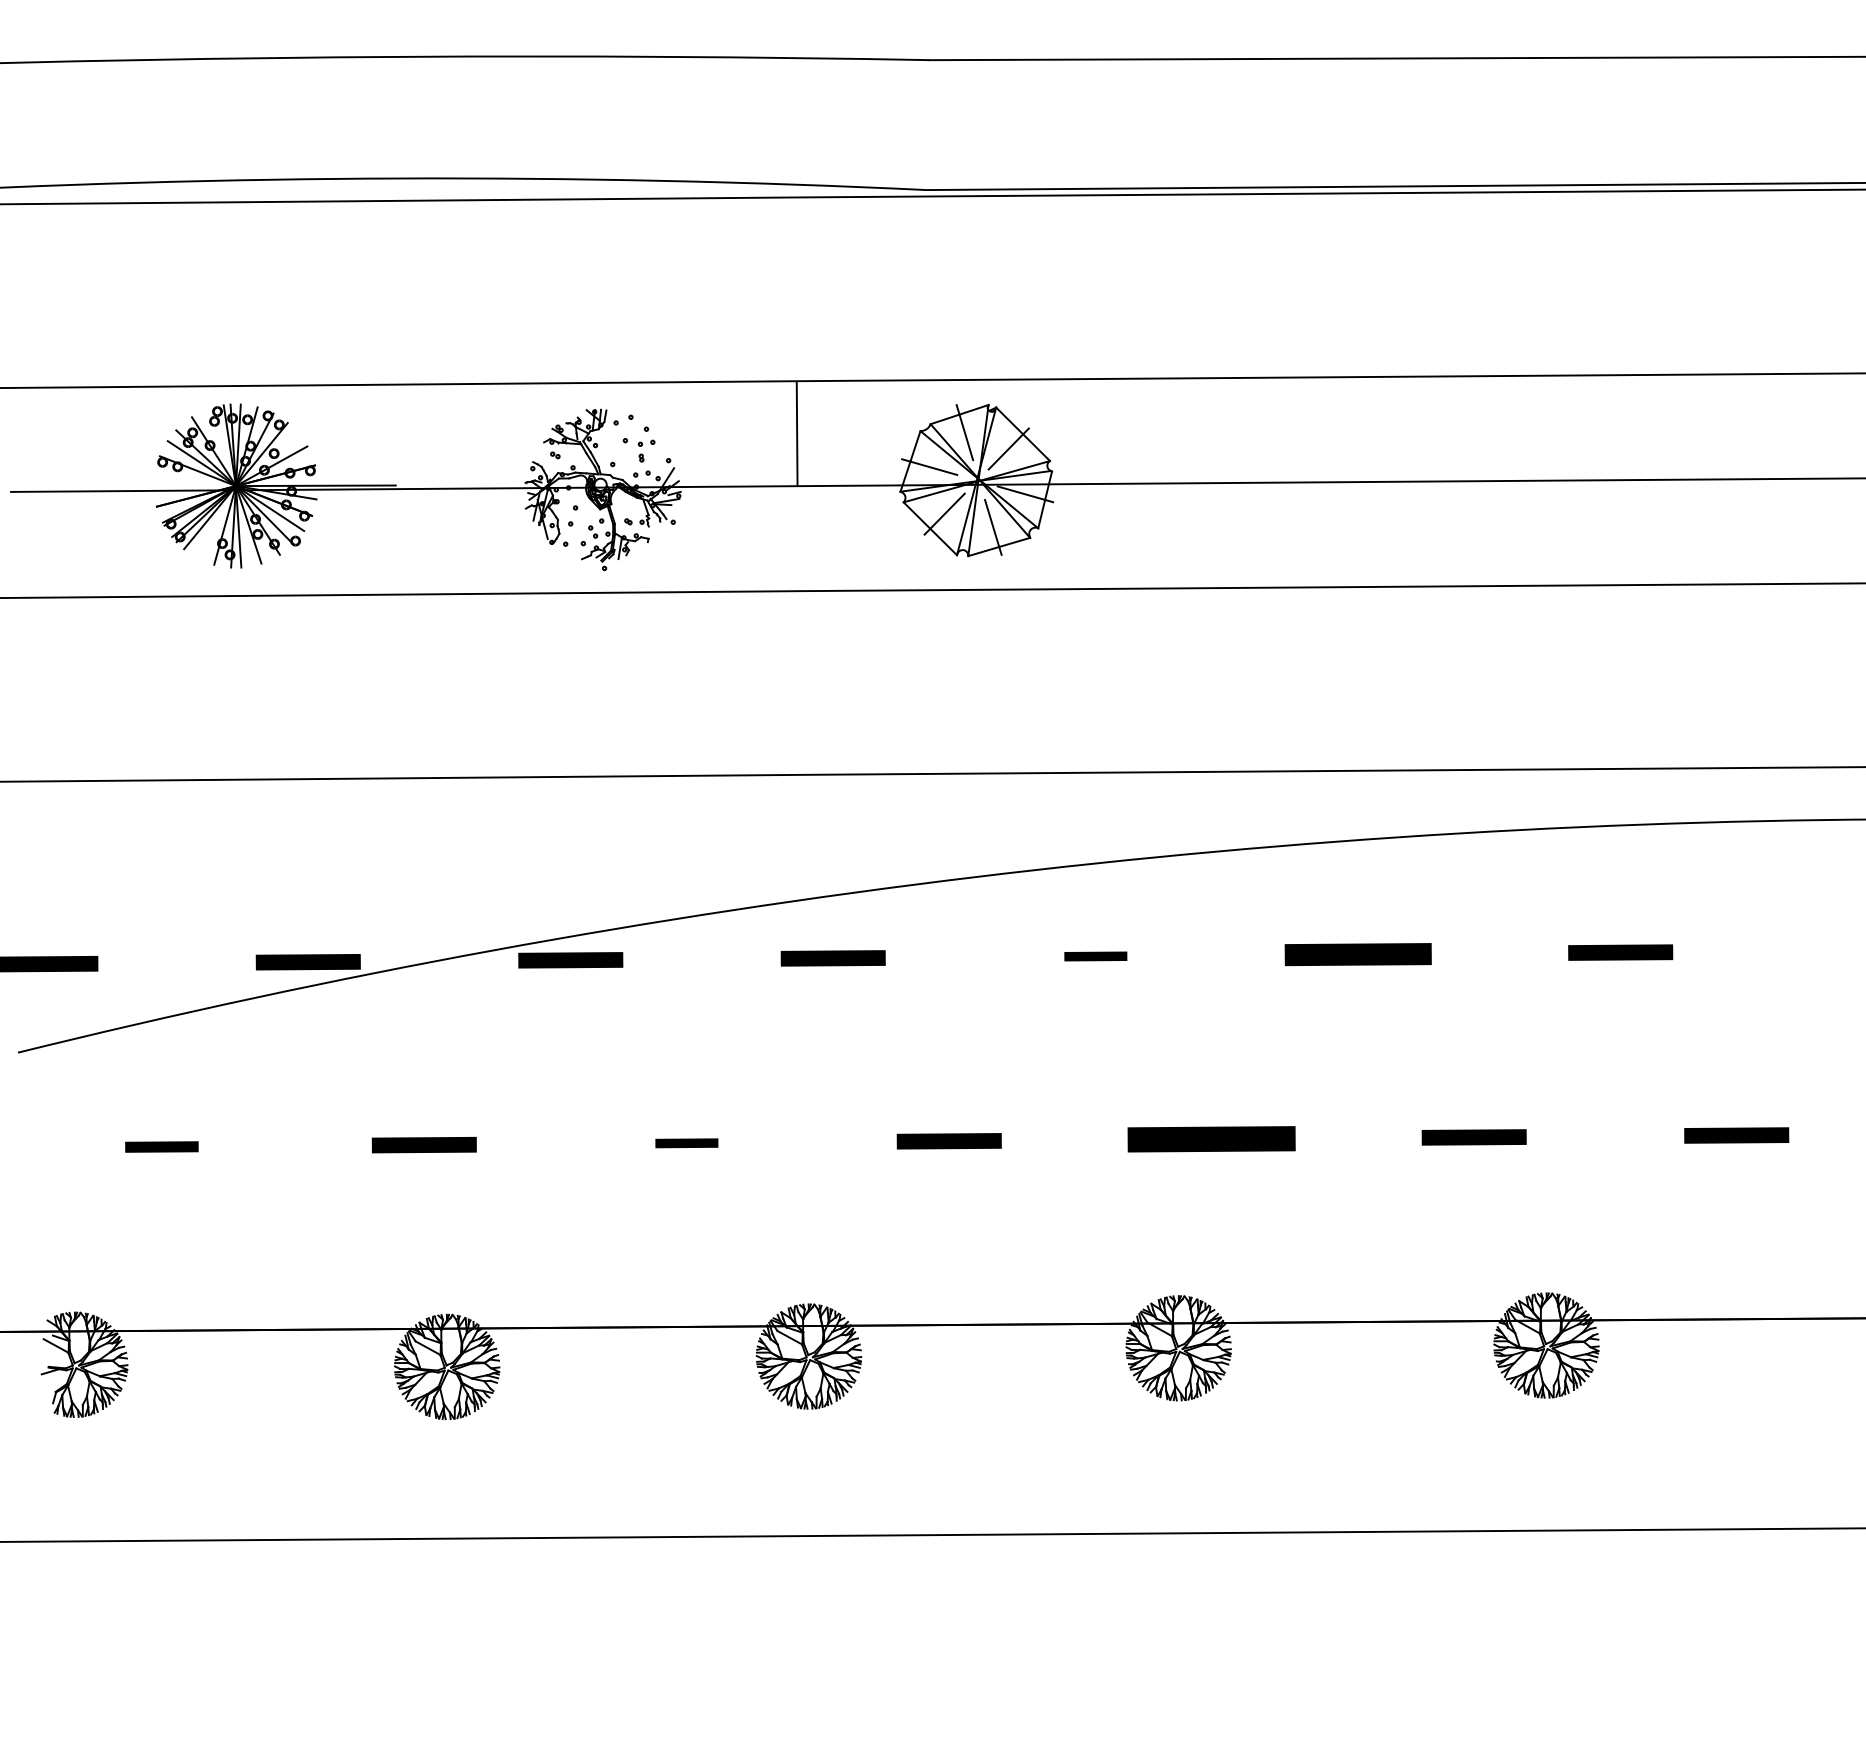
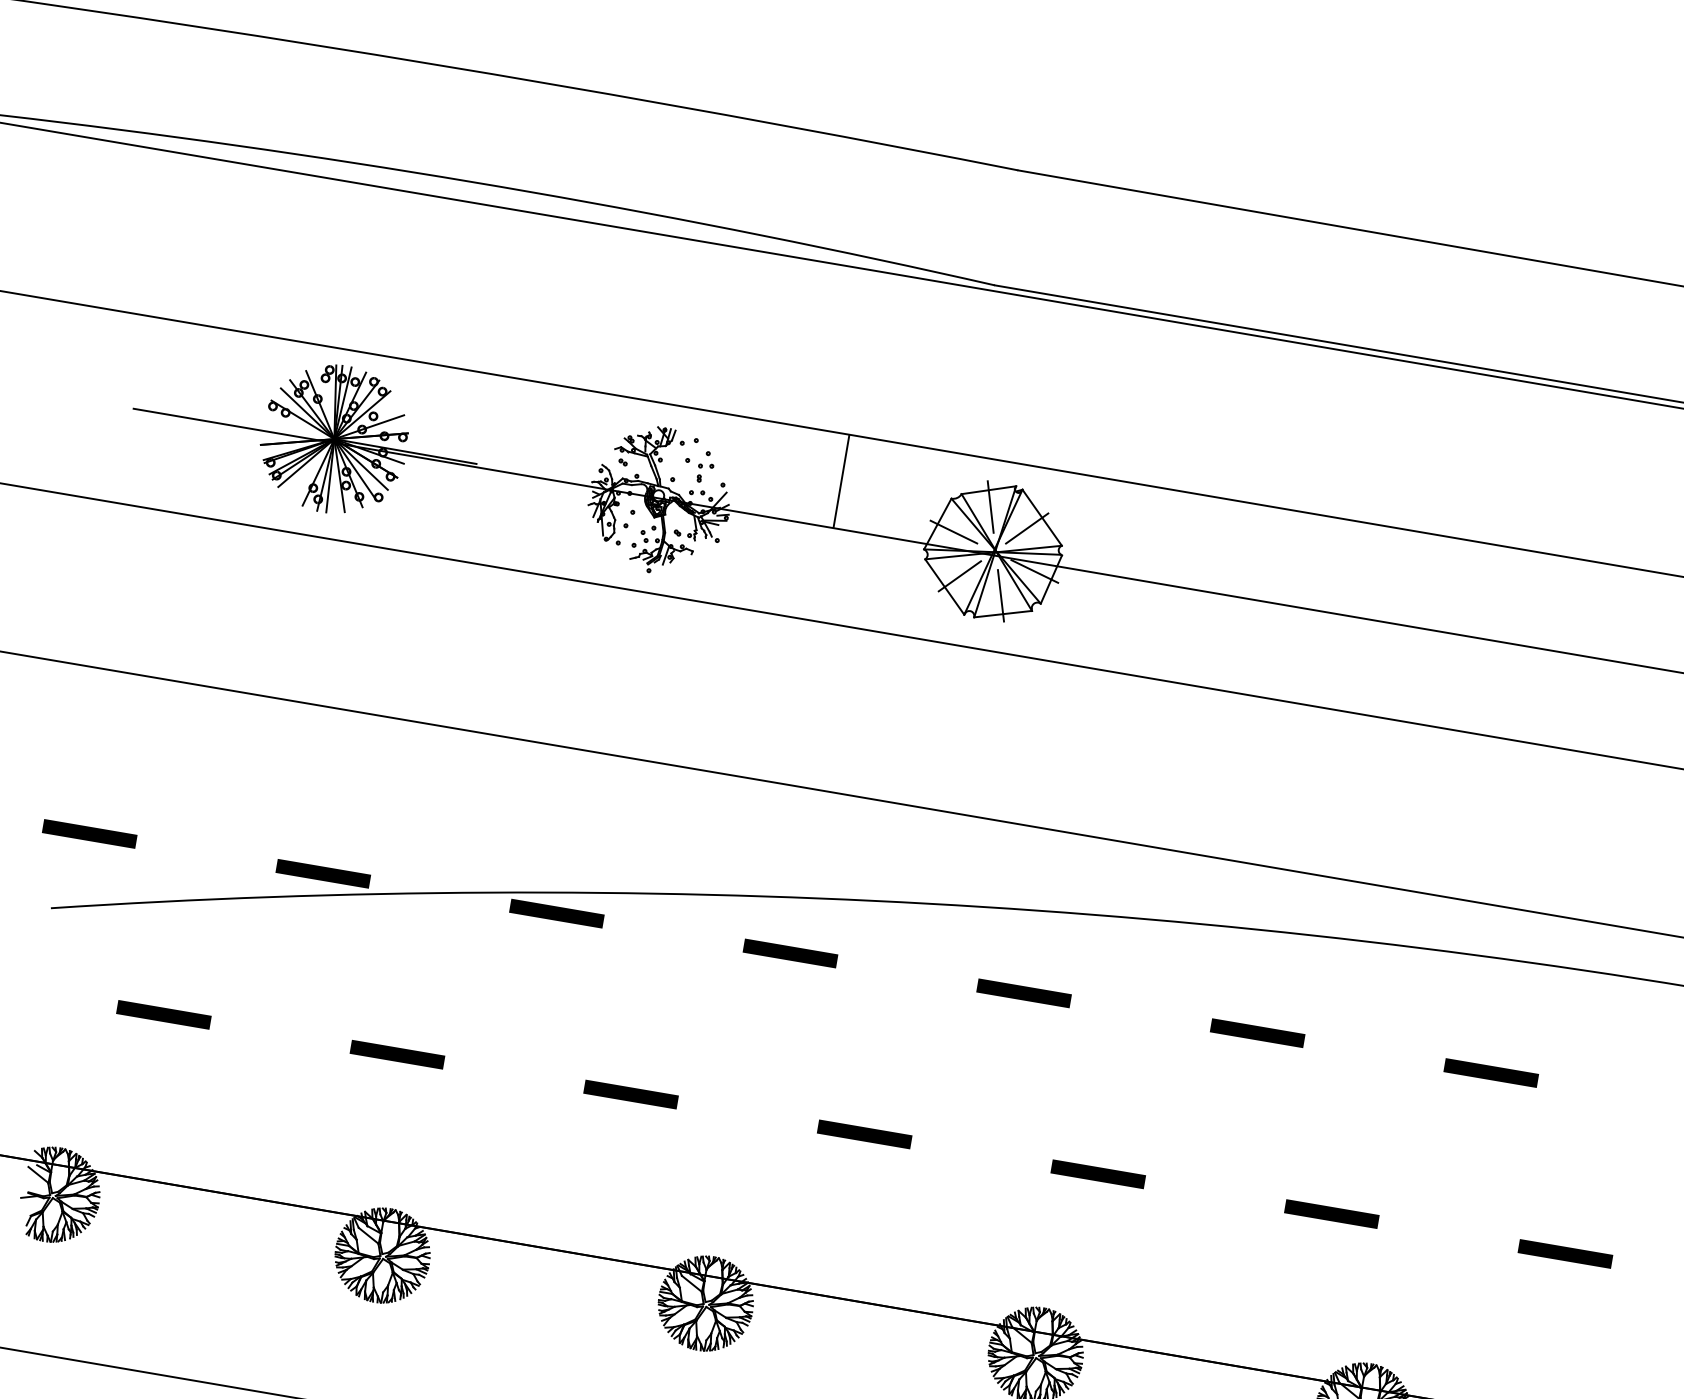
part: (1357, 954) -> (1257, 1033), size x0.71
part: (1095, 956) -> (1023, 993), size x1.67
part: (1211, 1139) -> (1097, 1174), size x0.62
part: (686, 1143) -> (630, 1094), size x1.67
part: (161, 1146) -> (163, 1014), size x1.43

